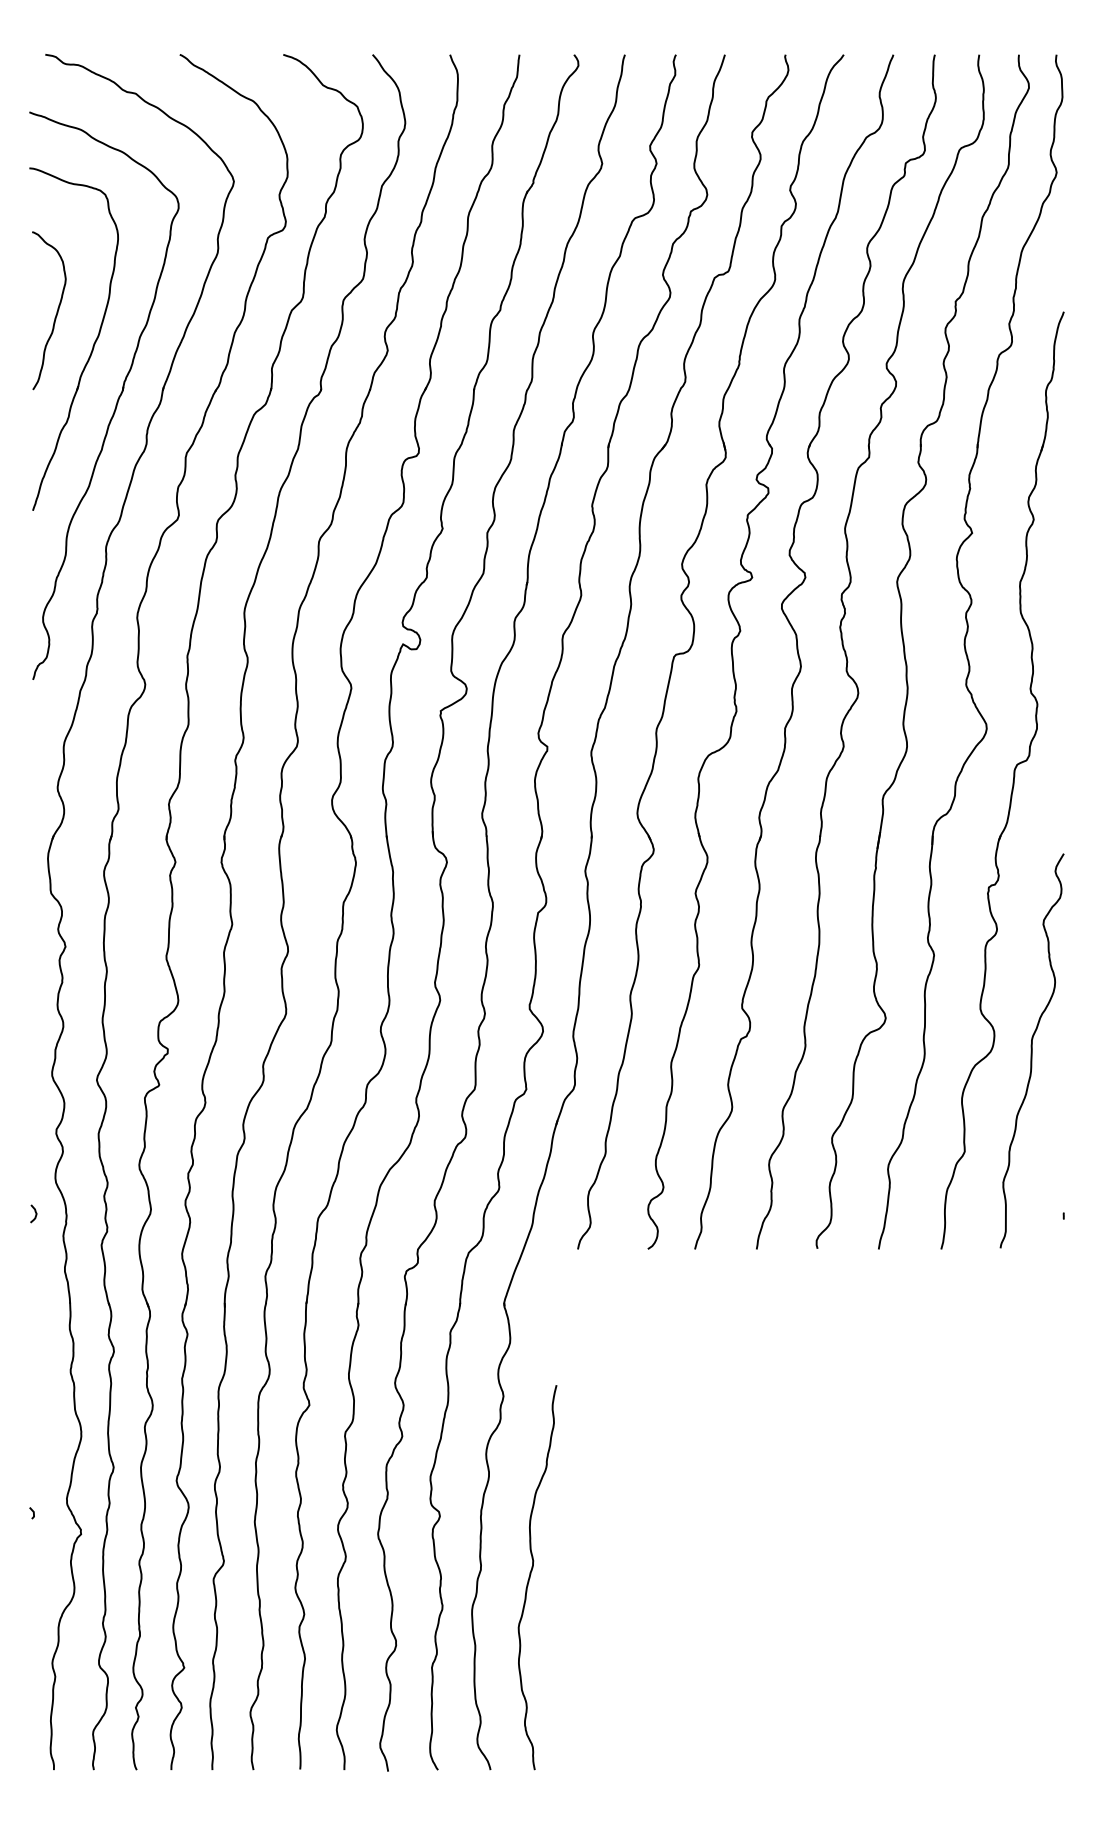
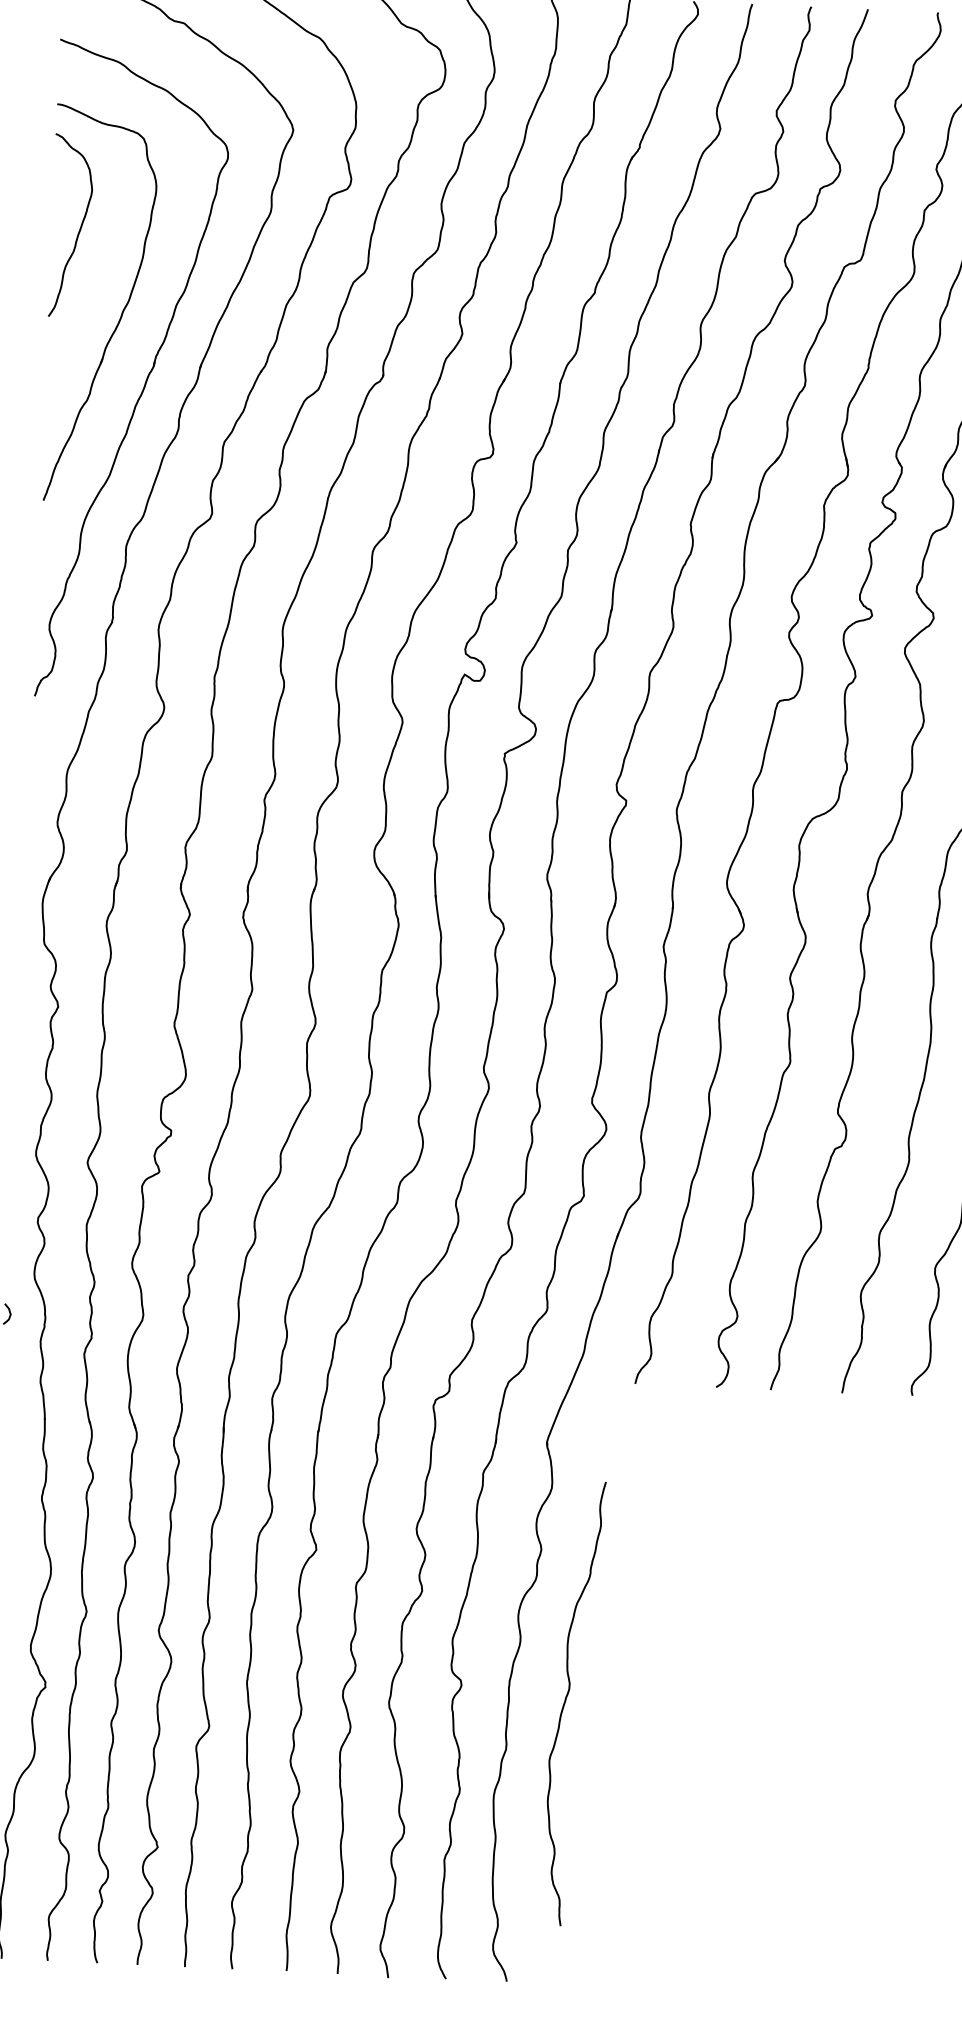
curve: (56, 311) -> (79, 227), moved
curve: (531, 1574) -> (567, 1699), moved

